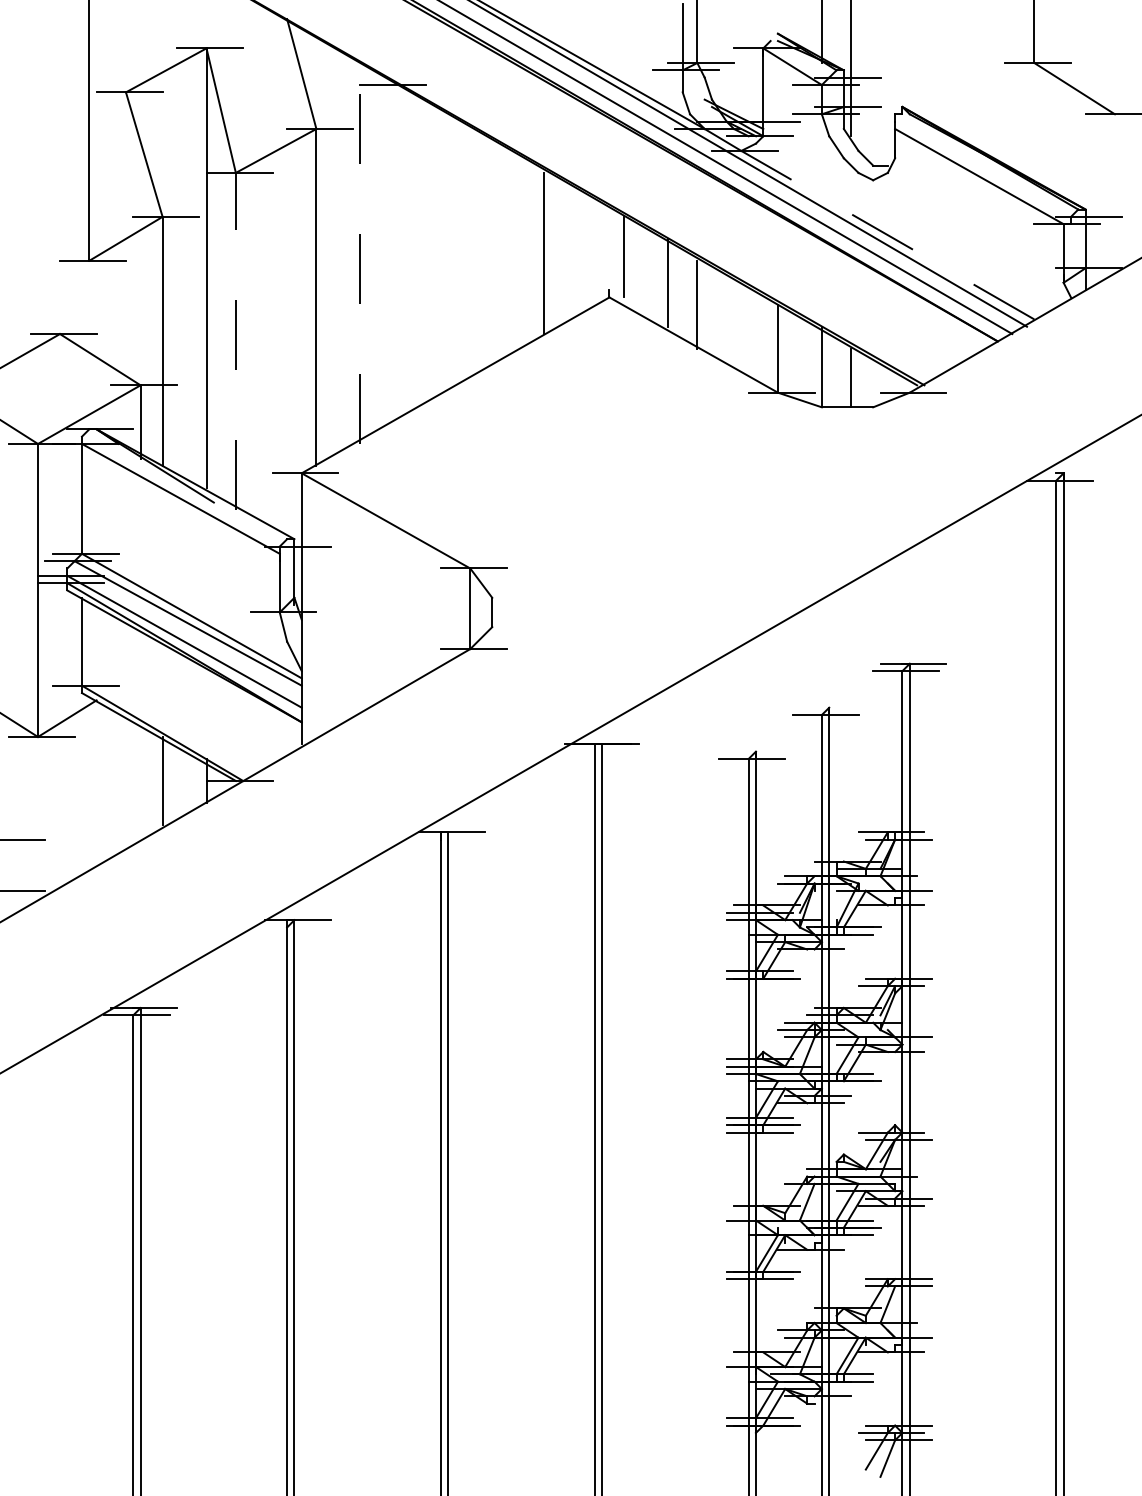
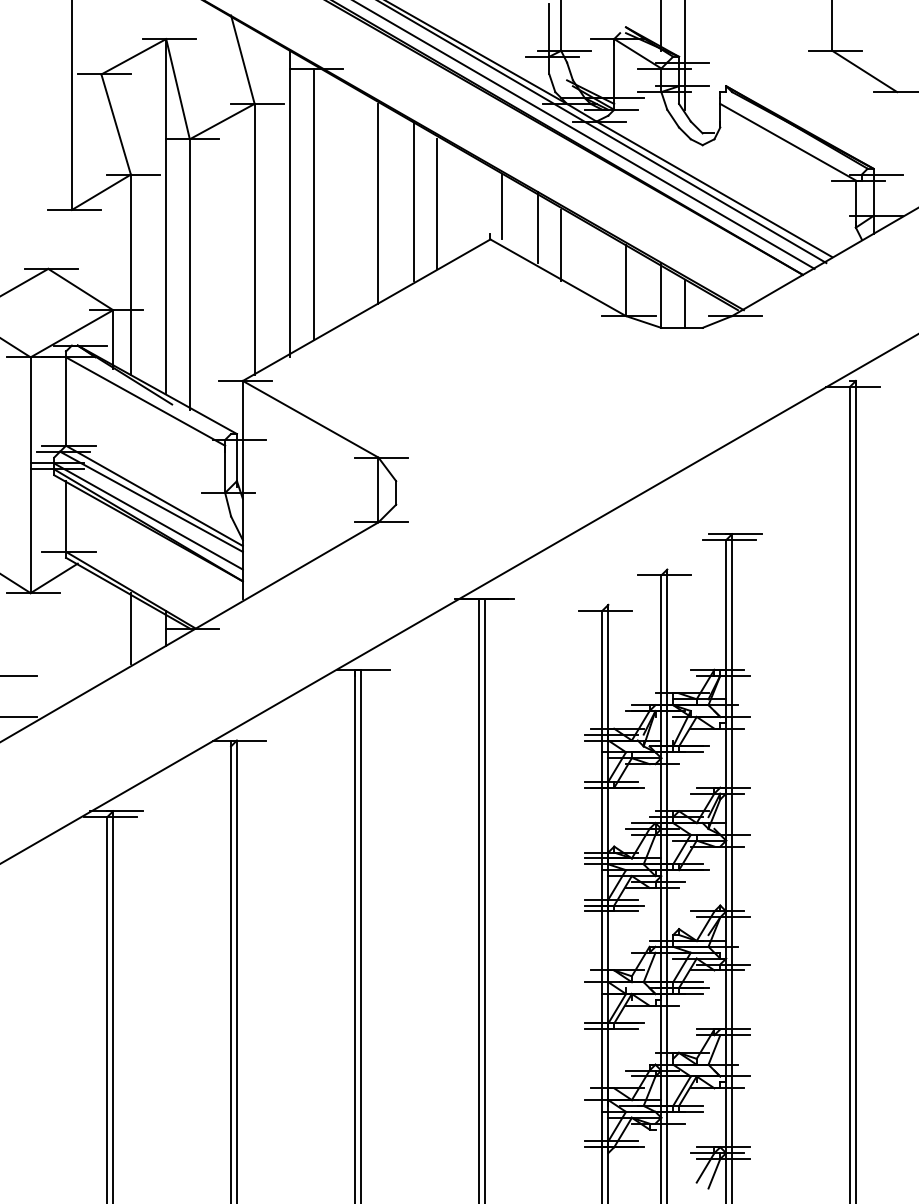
line: (887, 235) -> (714, 189), dashed -> solid
line: (513, 249) -> (413, 200), added
line: (360, 252) -> (290, 203), dashed -> solid
line: (389, 252) -> (313, 203), added
line: (470, 252) -> (378, 203), added
line: (235, 340) -> (189, 274), dashed -> solid

